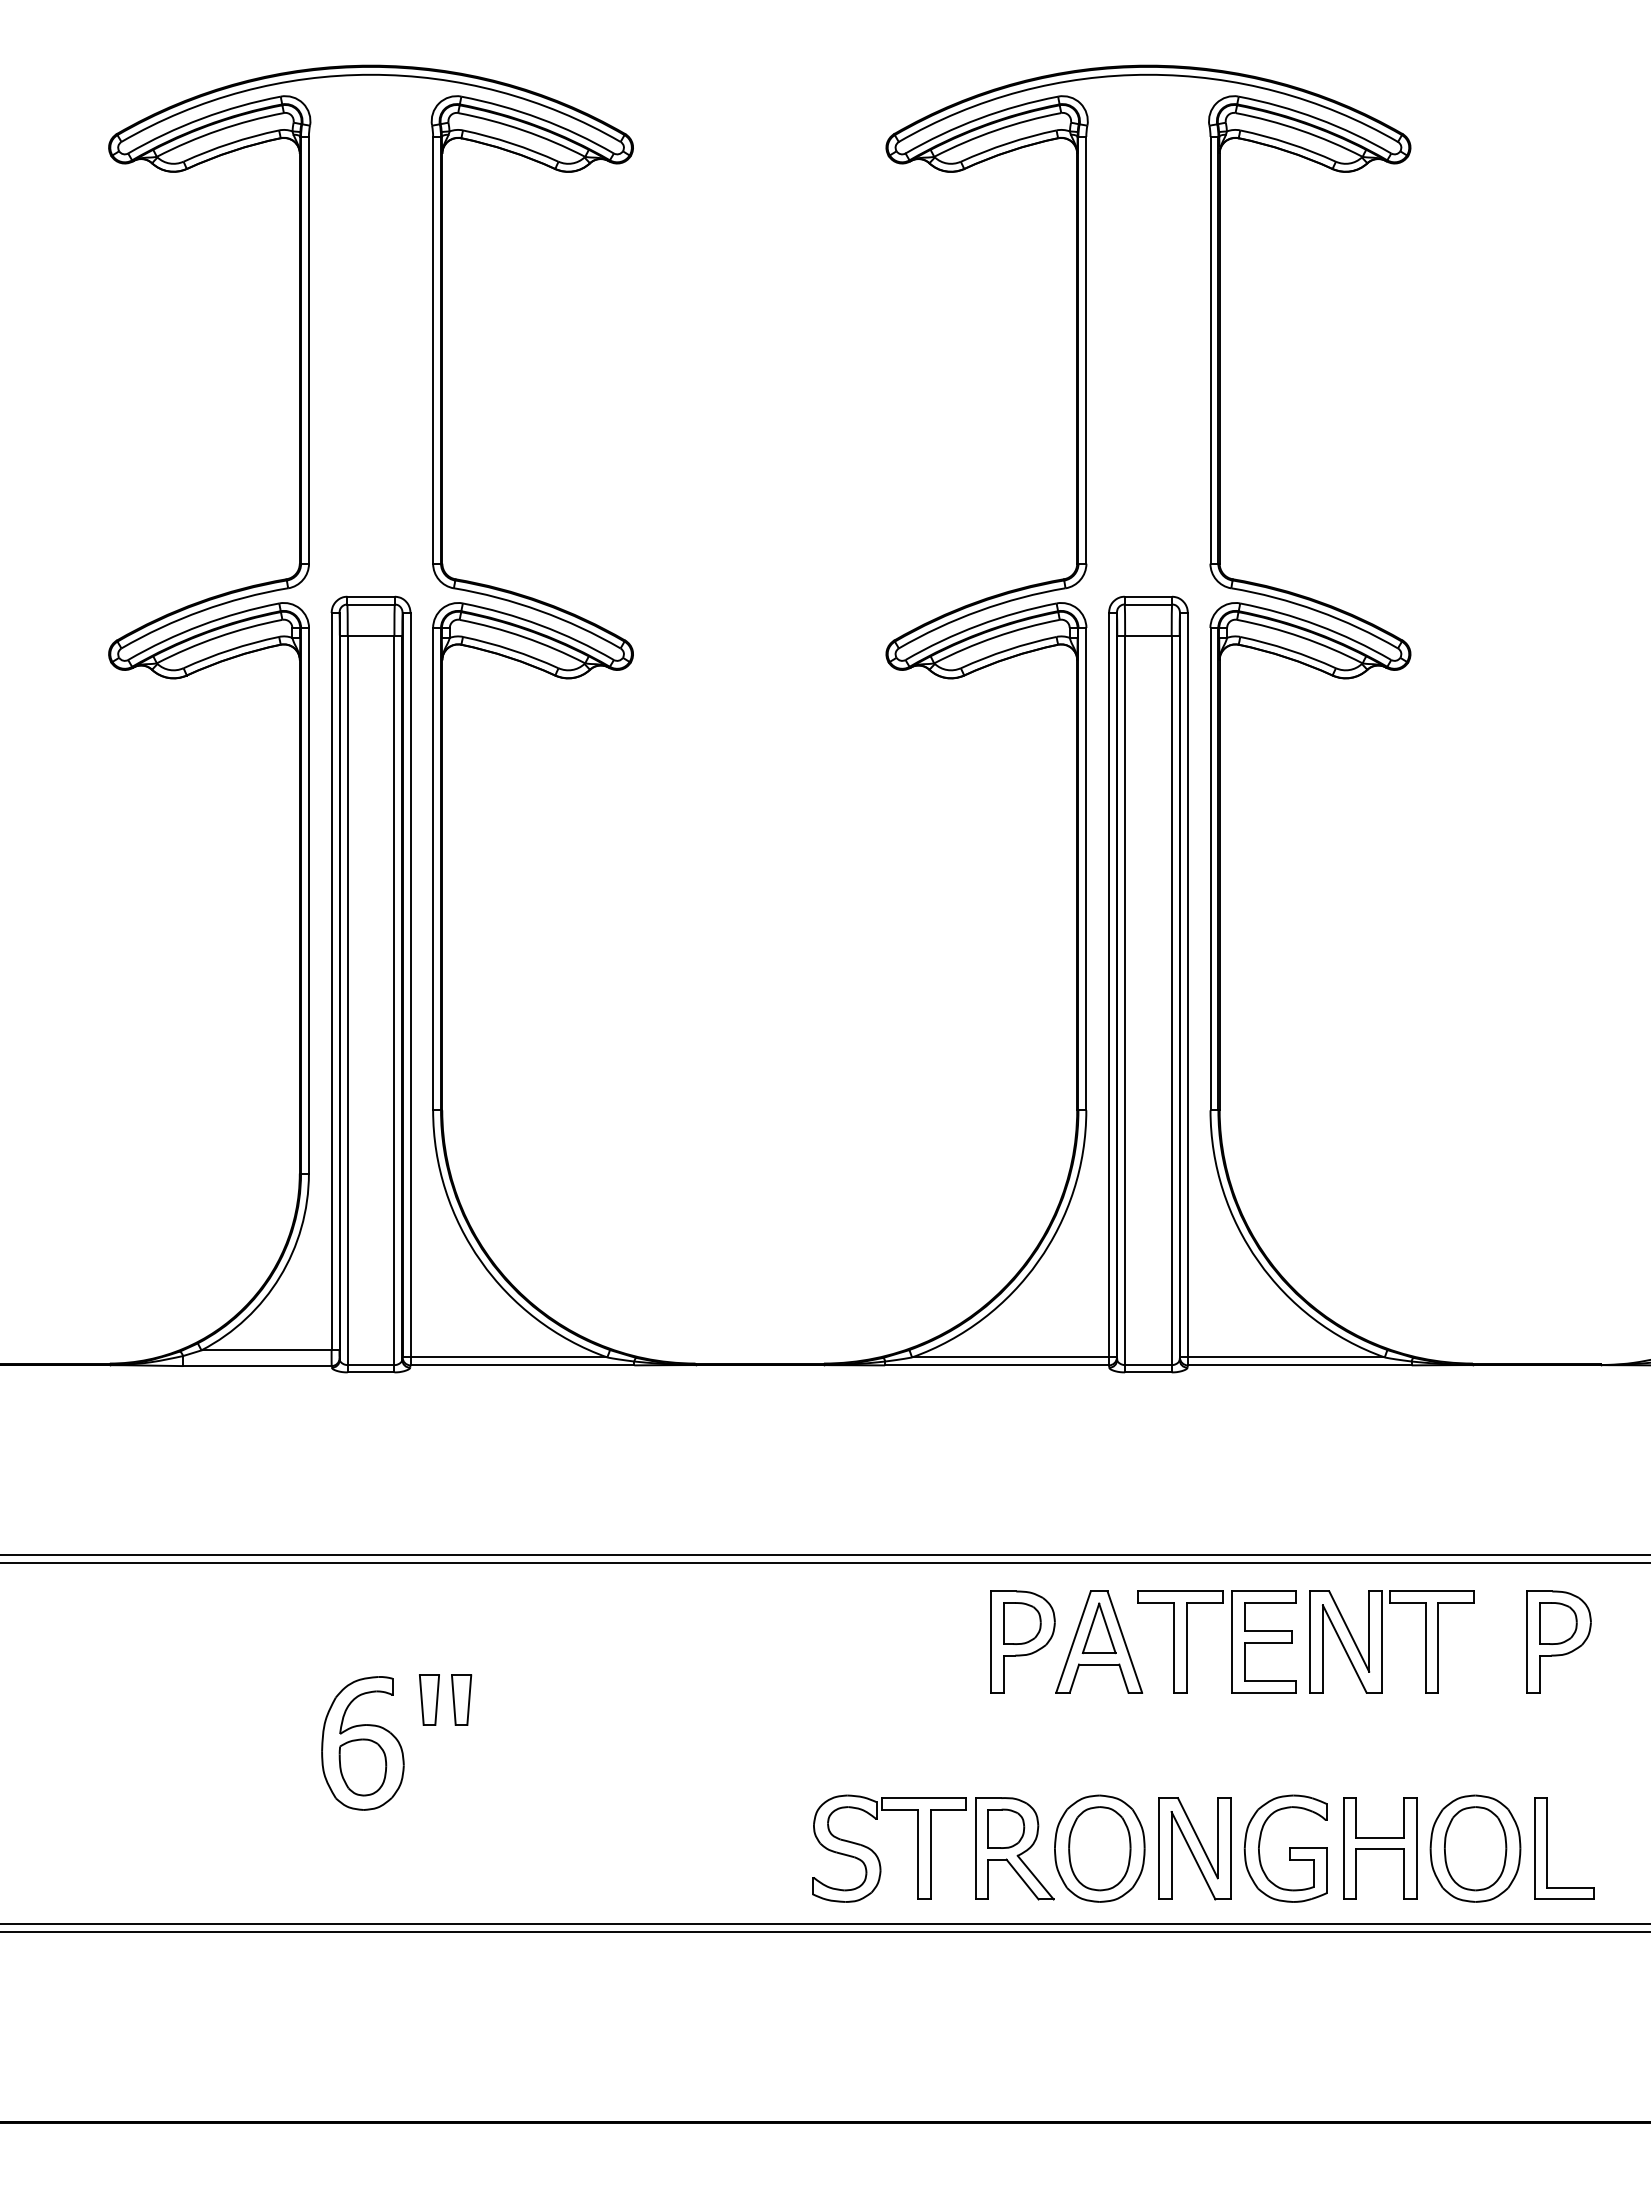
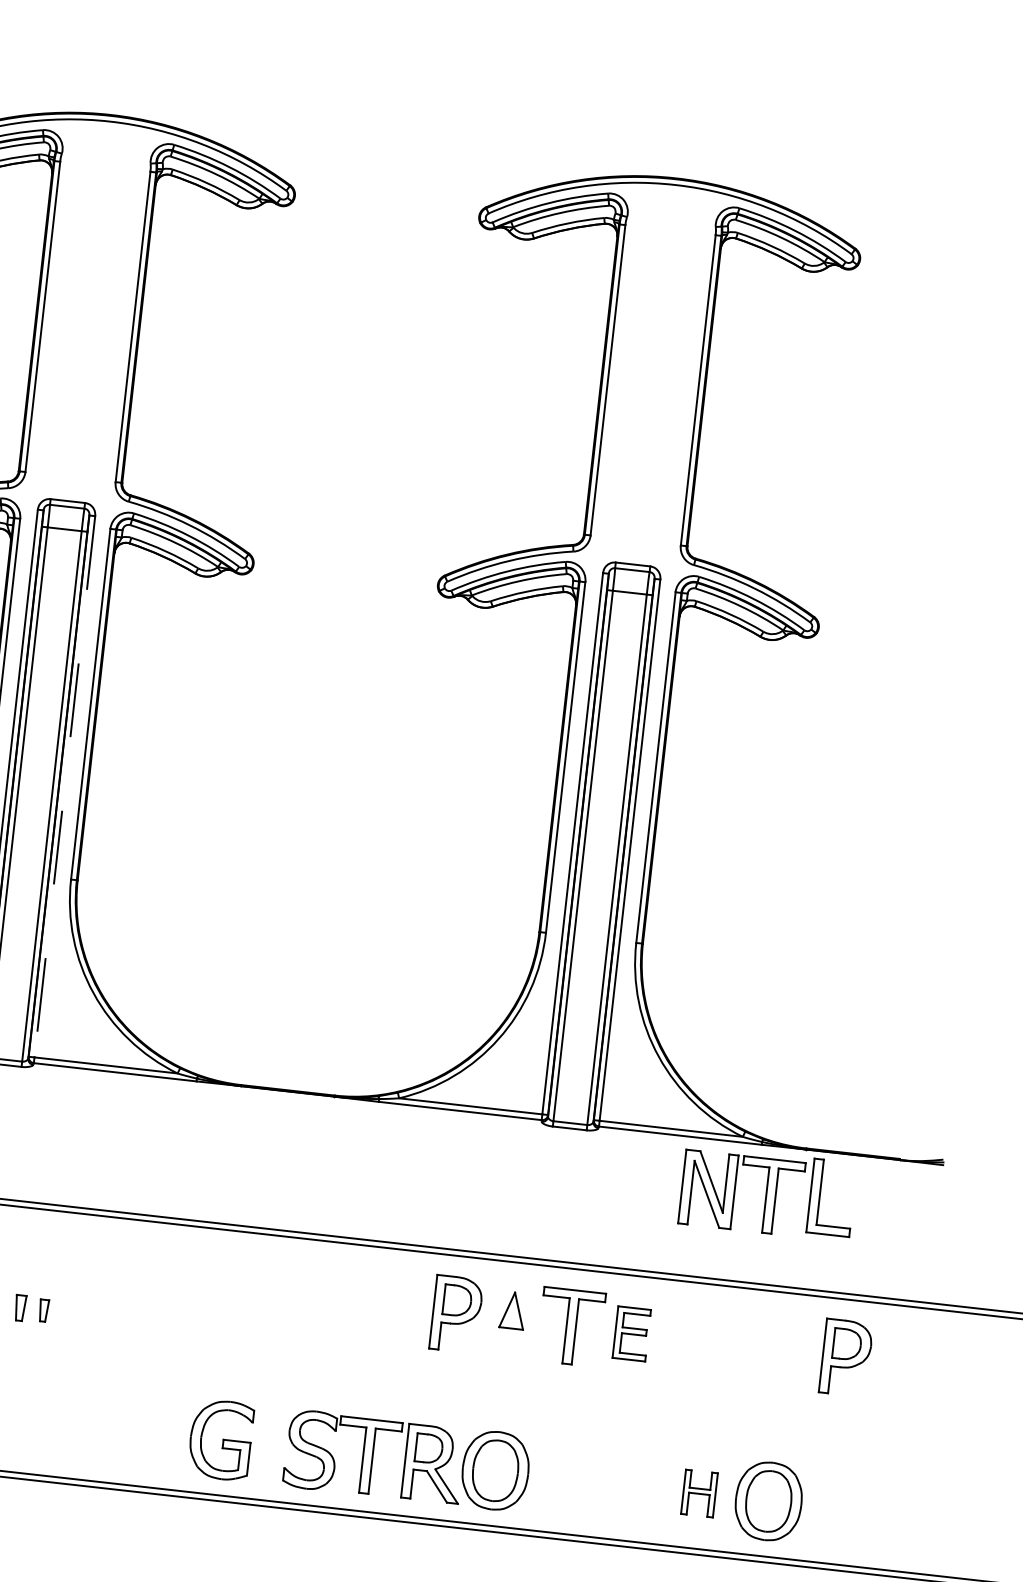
line: (410, 985) -> (64, 786), solid -> dashed
part: (1099, 1641) -> (512, 1320), removed
part: (1263, 1641) -> (631, 1333), size x0.7
part: (1382, 1641) -> (734, 1191), moved
part: (429, 1699) -> (20, 1307), size x0.7
part: (461, 1699) -> (43, 1310), size x0.6
part: (1194, 1848) -> (564, 1478), removed
part: (1285, 1848) -> (220, 1439), moved
part: (1380, 1848) -> (699, 1493), size x0.6
part: (1547, 1848) -> (819, 1196), moved

